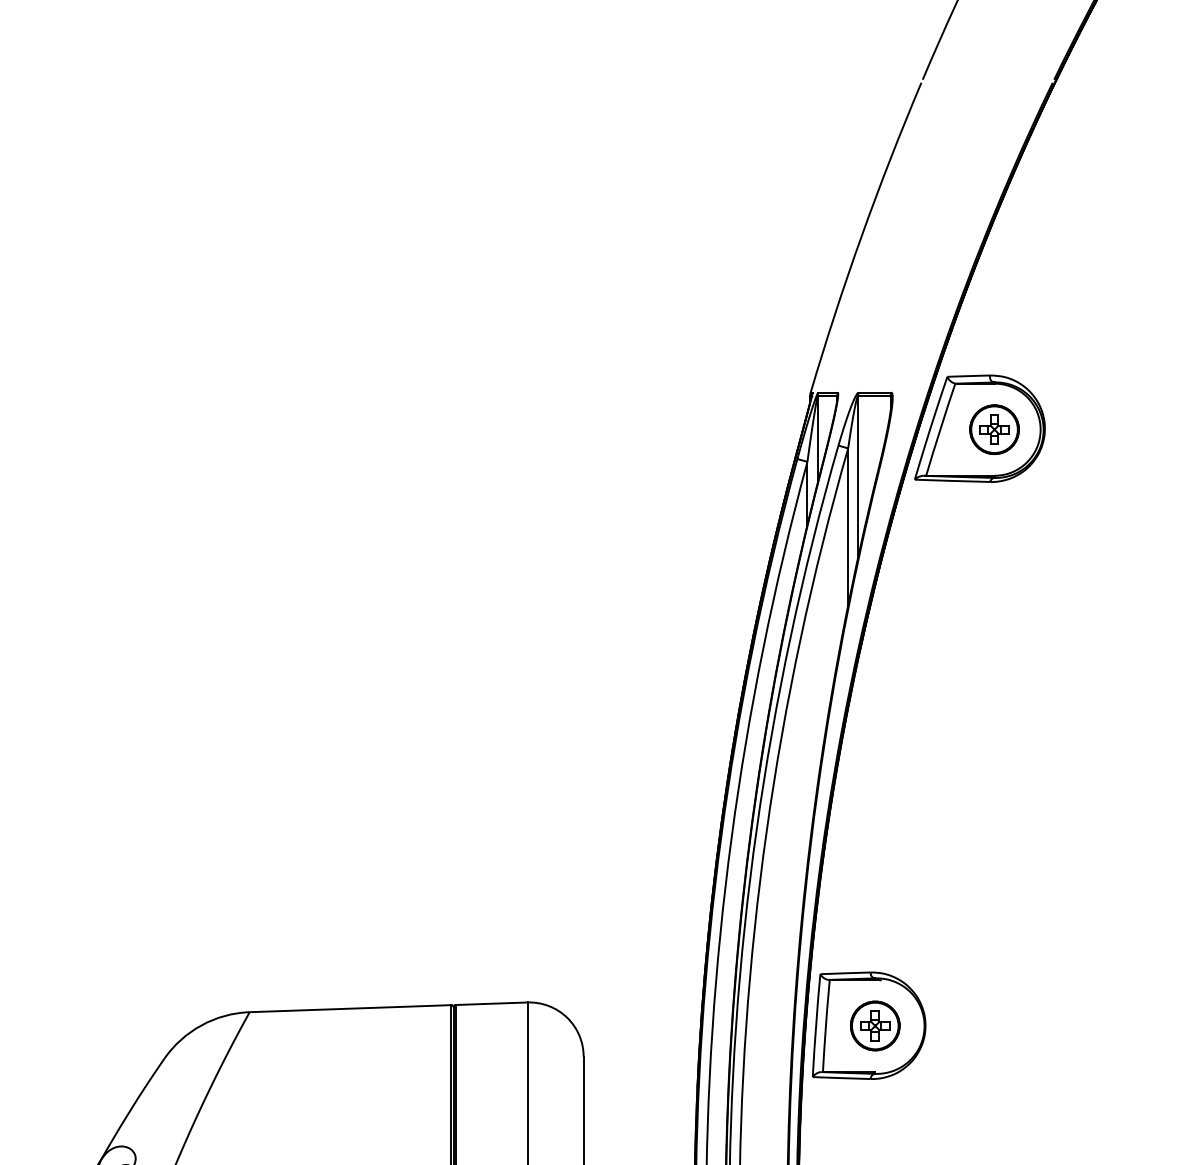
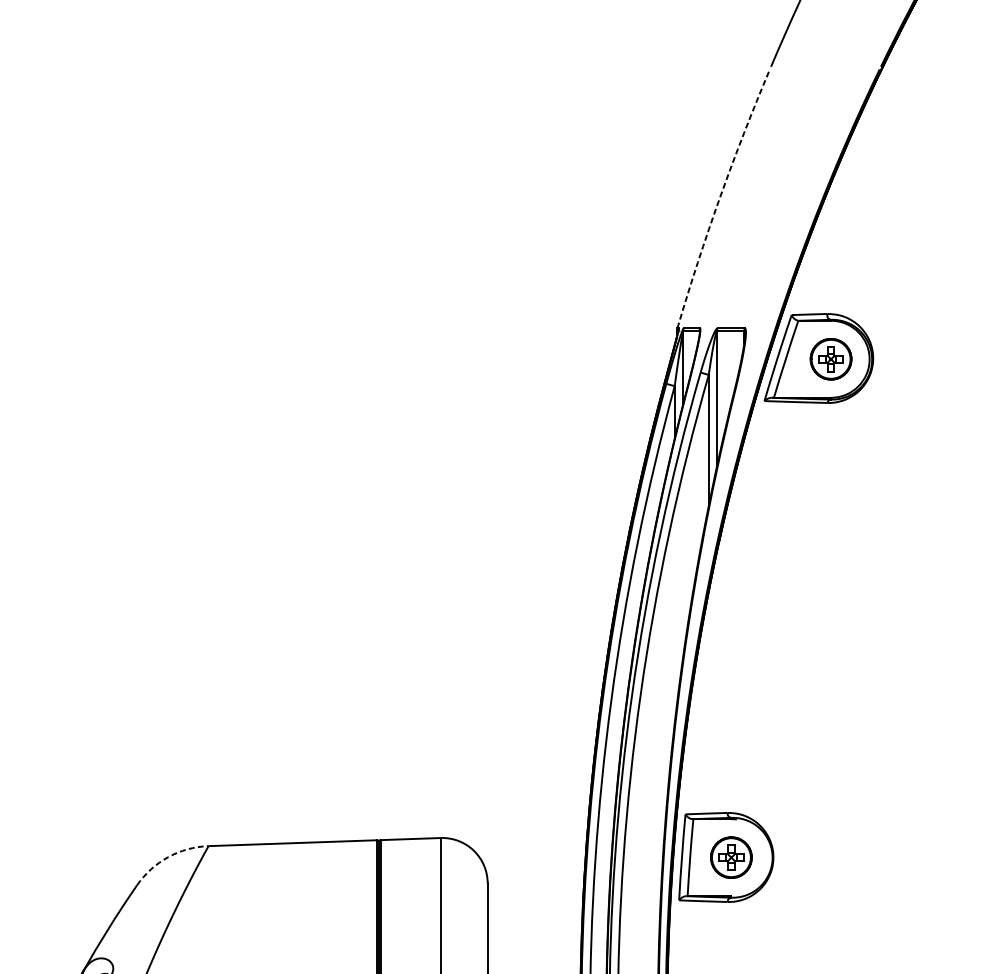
arc: (861, 236) -> (719, 197), solid -> dashed
arc: (201, 1025) -> (168, 857), solid -> dashed

